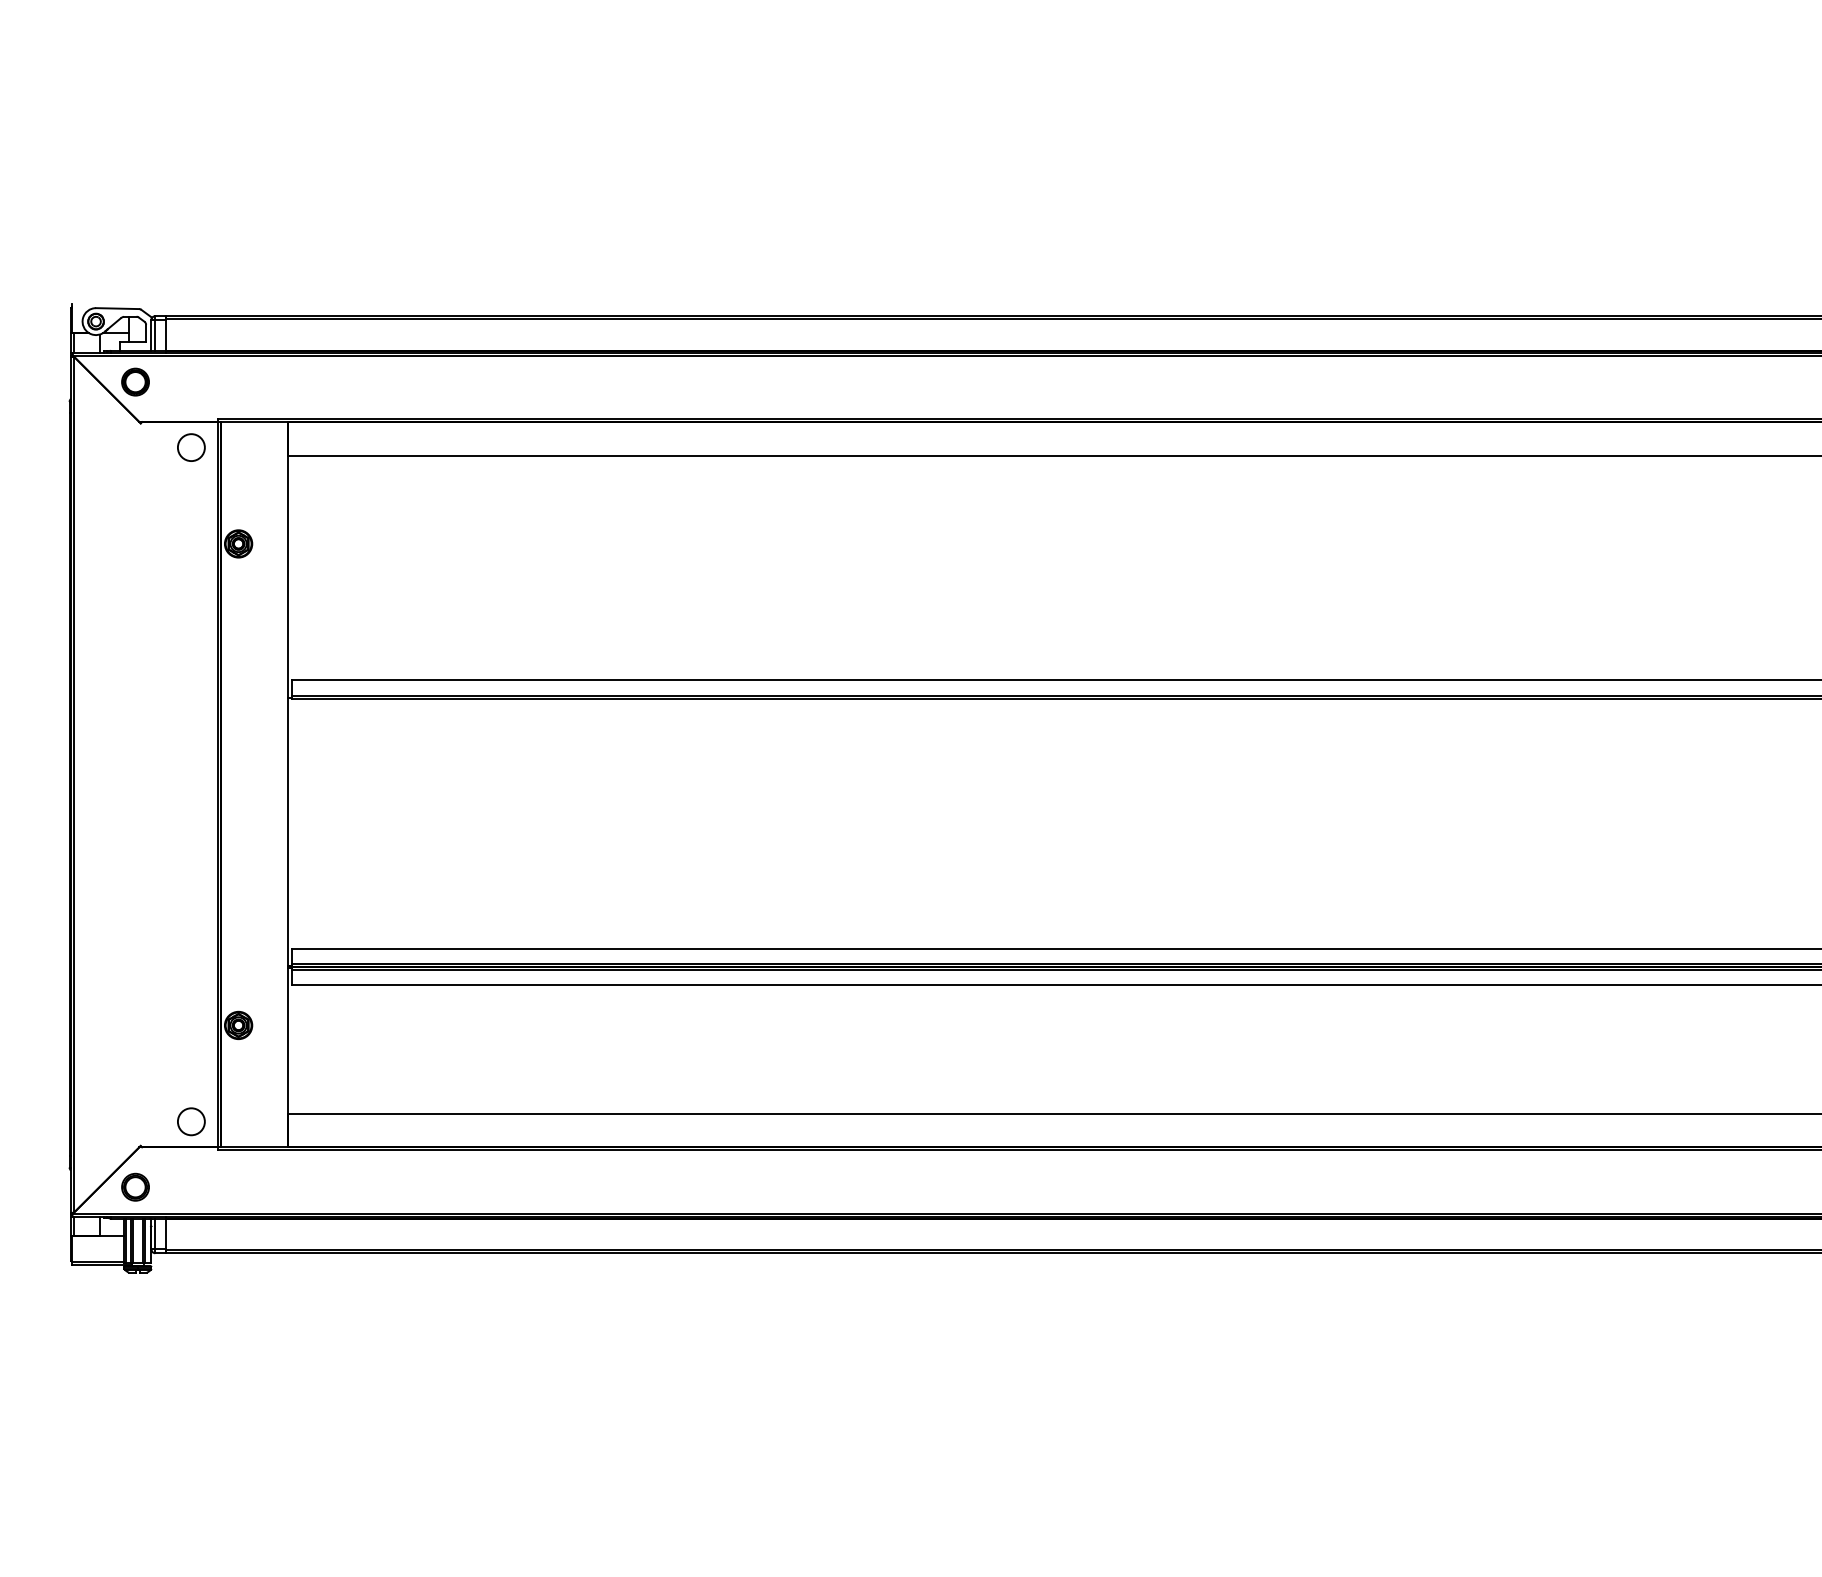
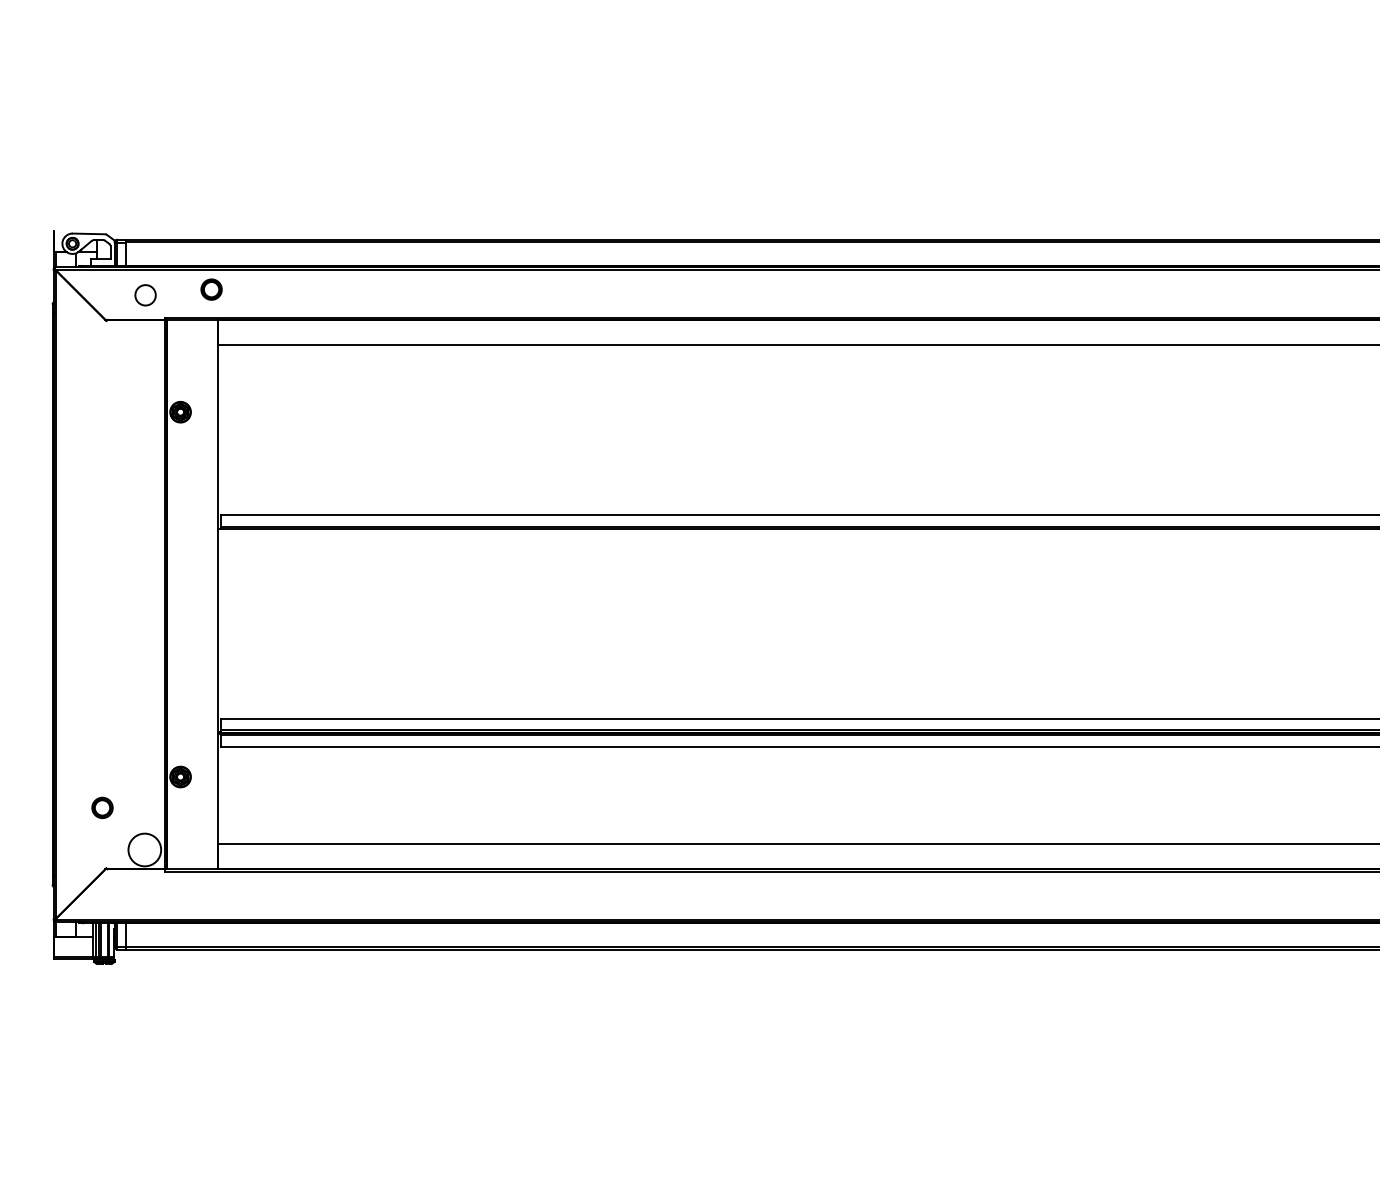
part: (135, 381) -> (211, 289), moved
circle: (191, 447) -> (145, 295), moved
circle: (190, 1121) -> (144, 849), size x1.6
part: (135, 1186) -> (102, 807), moved

